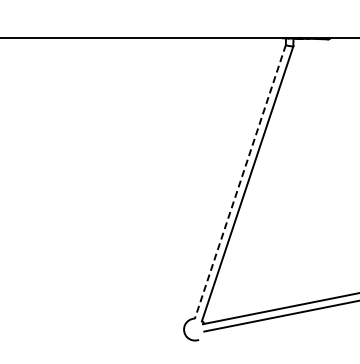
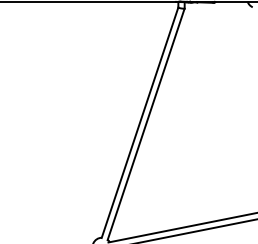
line: (240, 182) -> (140, 123), dashed -> solid

